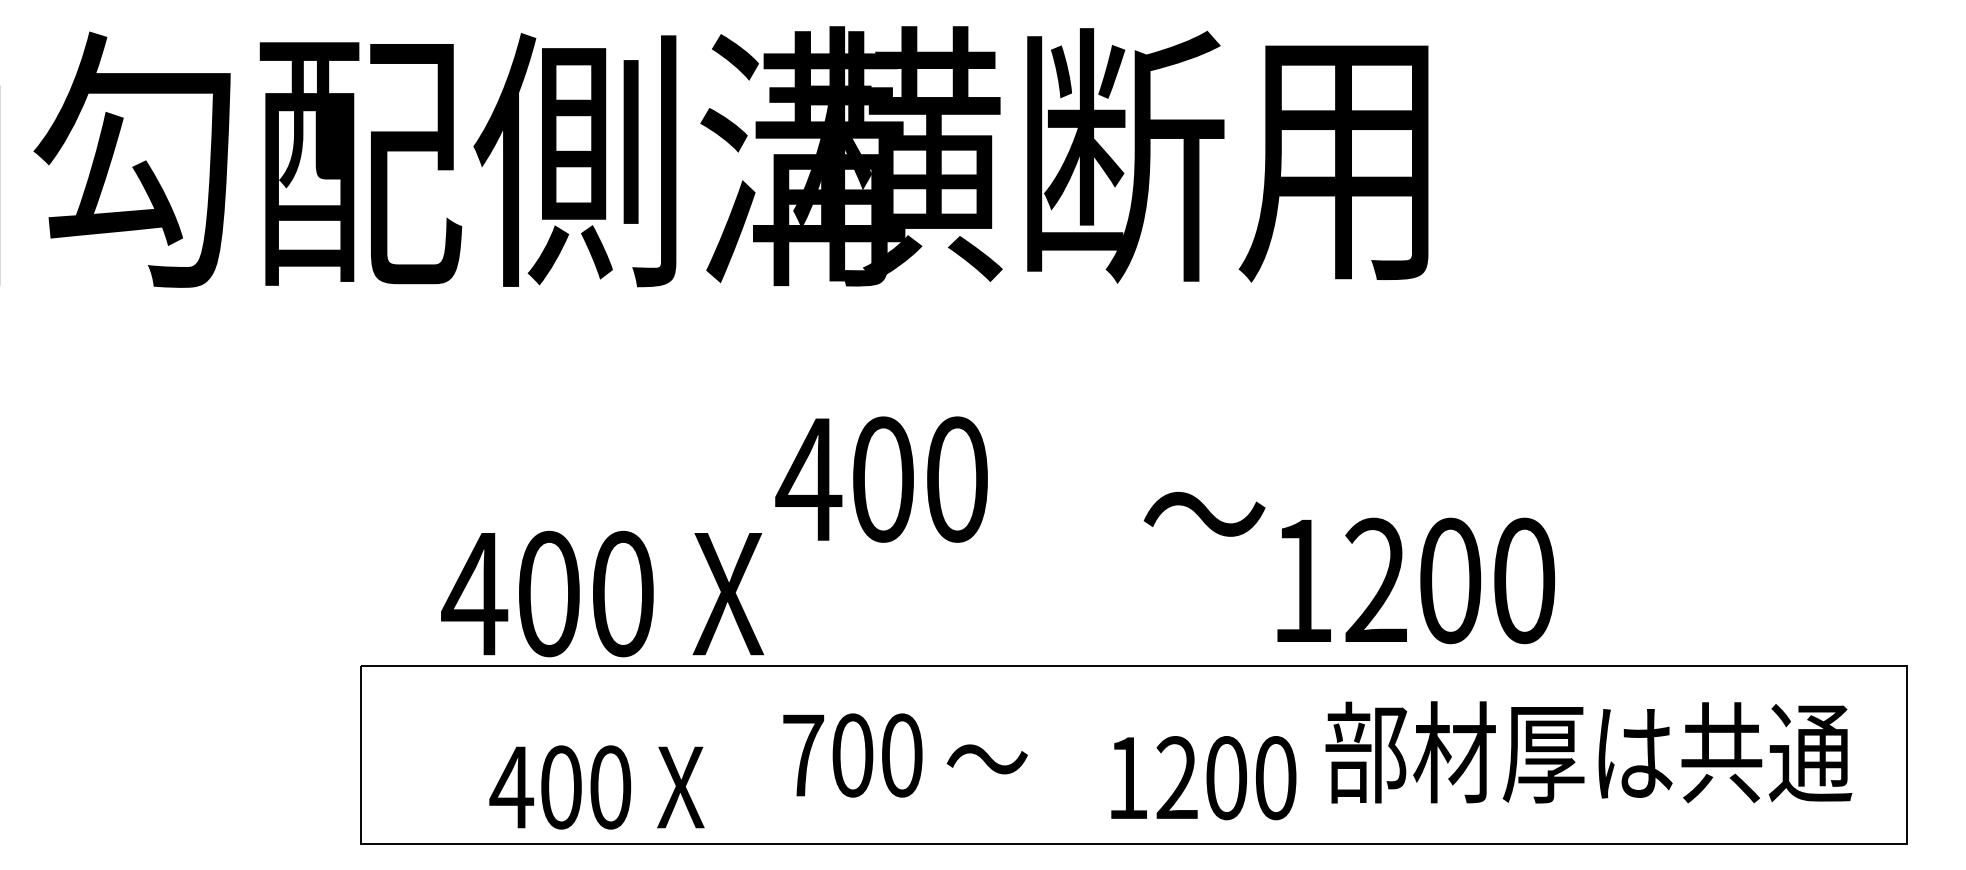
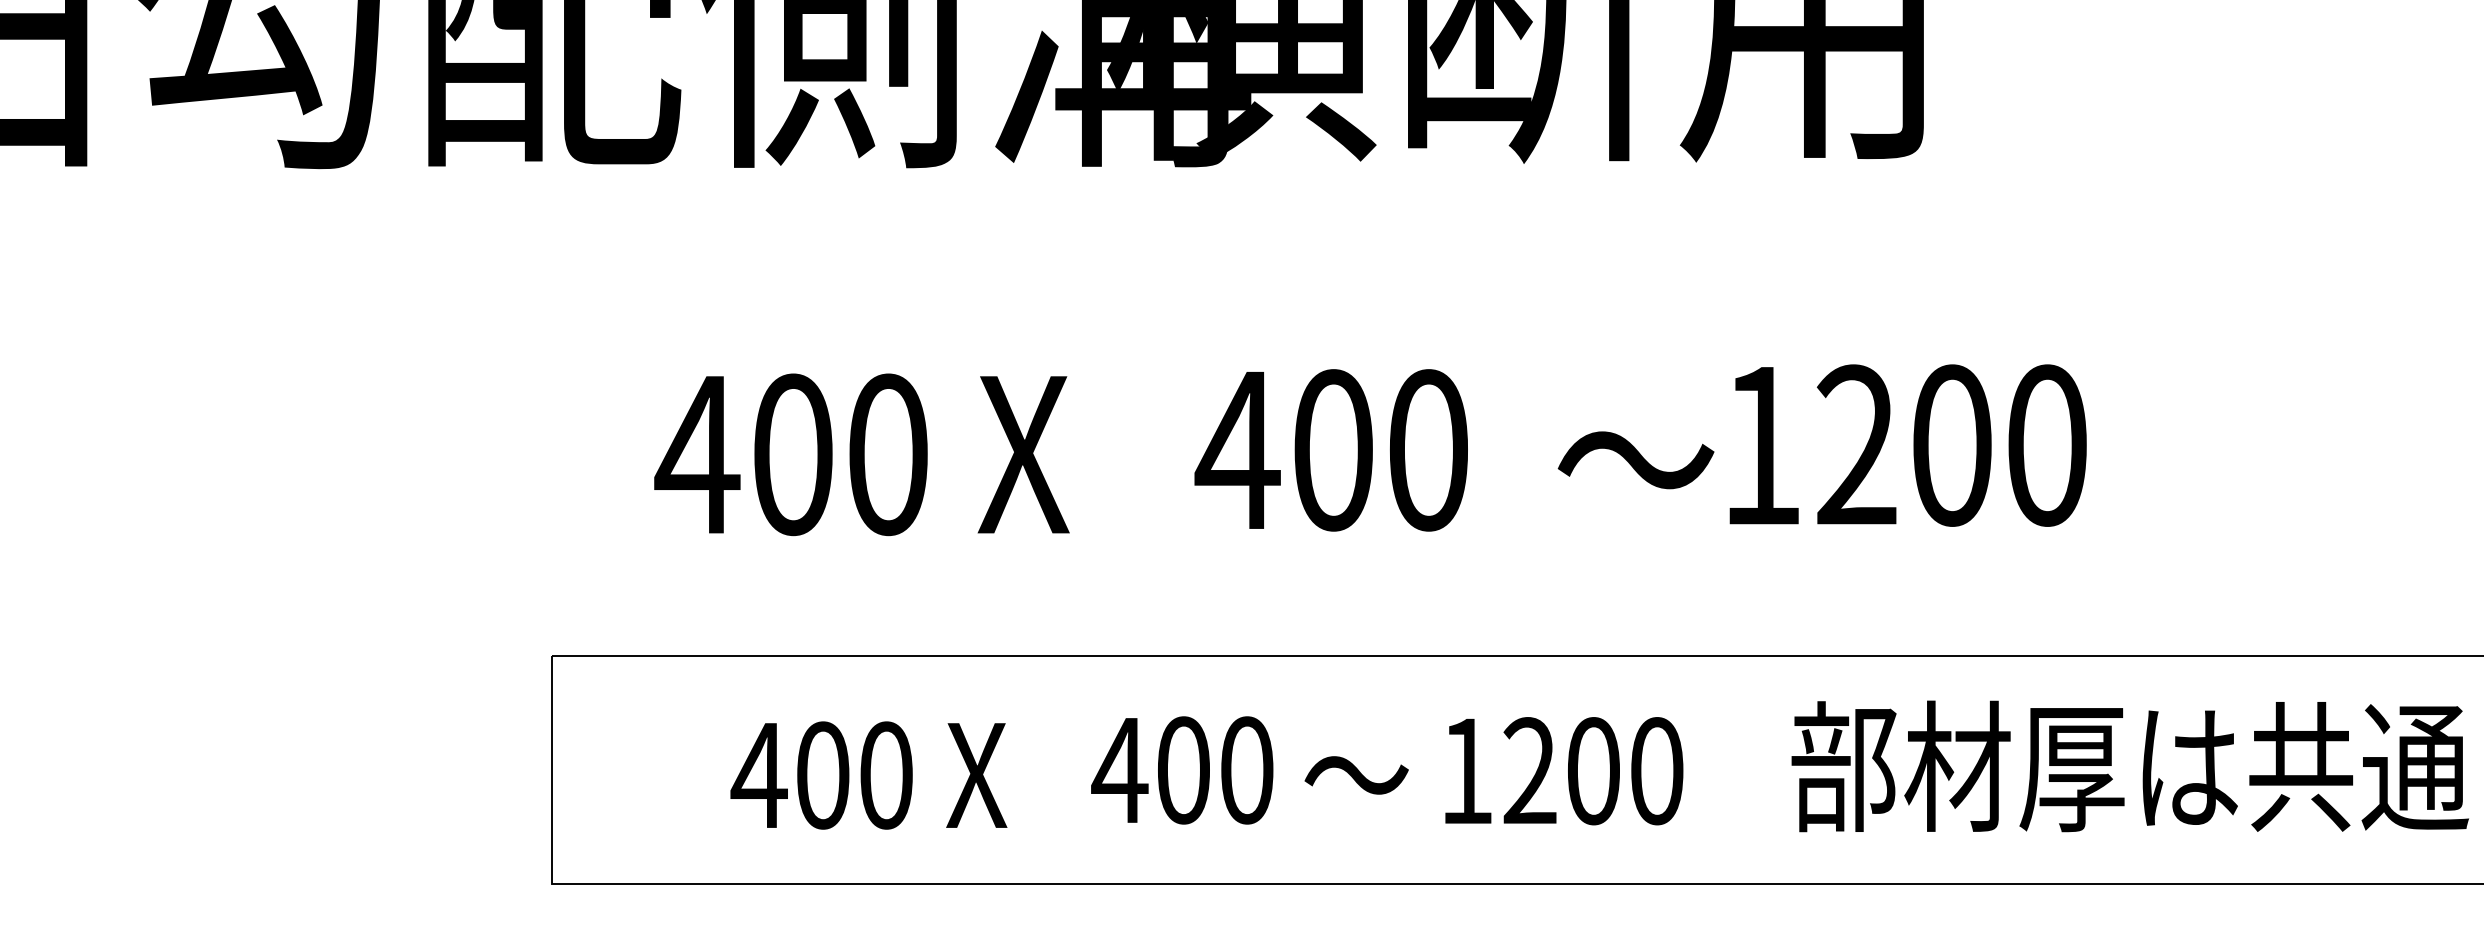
text: (881, 479) -> (1331, 450), moved
text: (1415, 580) -> (1907, 445), moved
text: (602, 593) -> (861, 454), moved
text: (802, 755) -> (1119, 770), 700 -> 400
text: (1203, 778) -> (1563, 771), moved
text: (596, 787) -> (868, 775), moved

